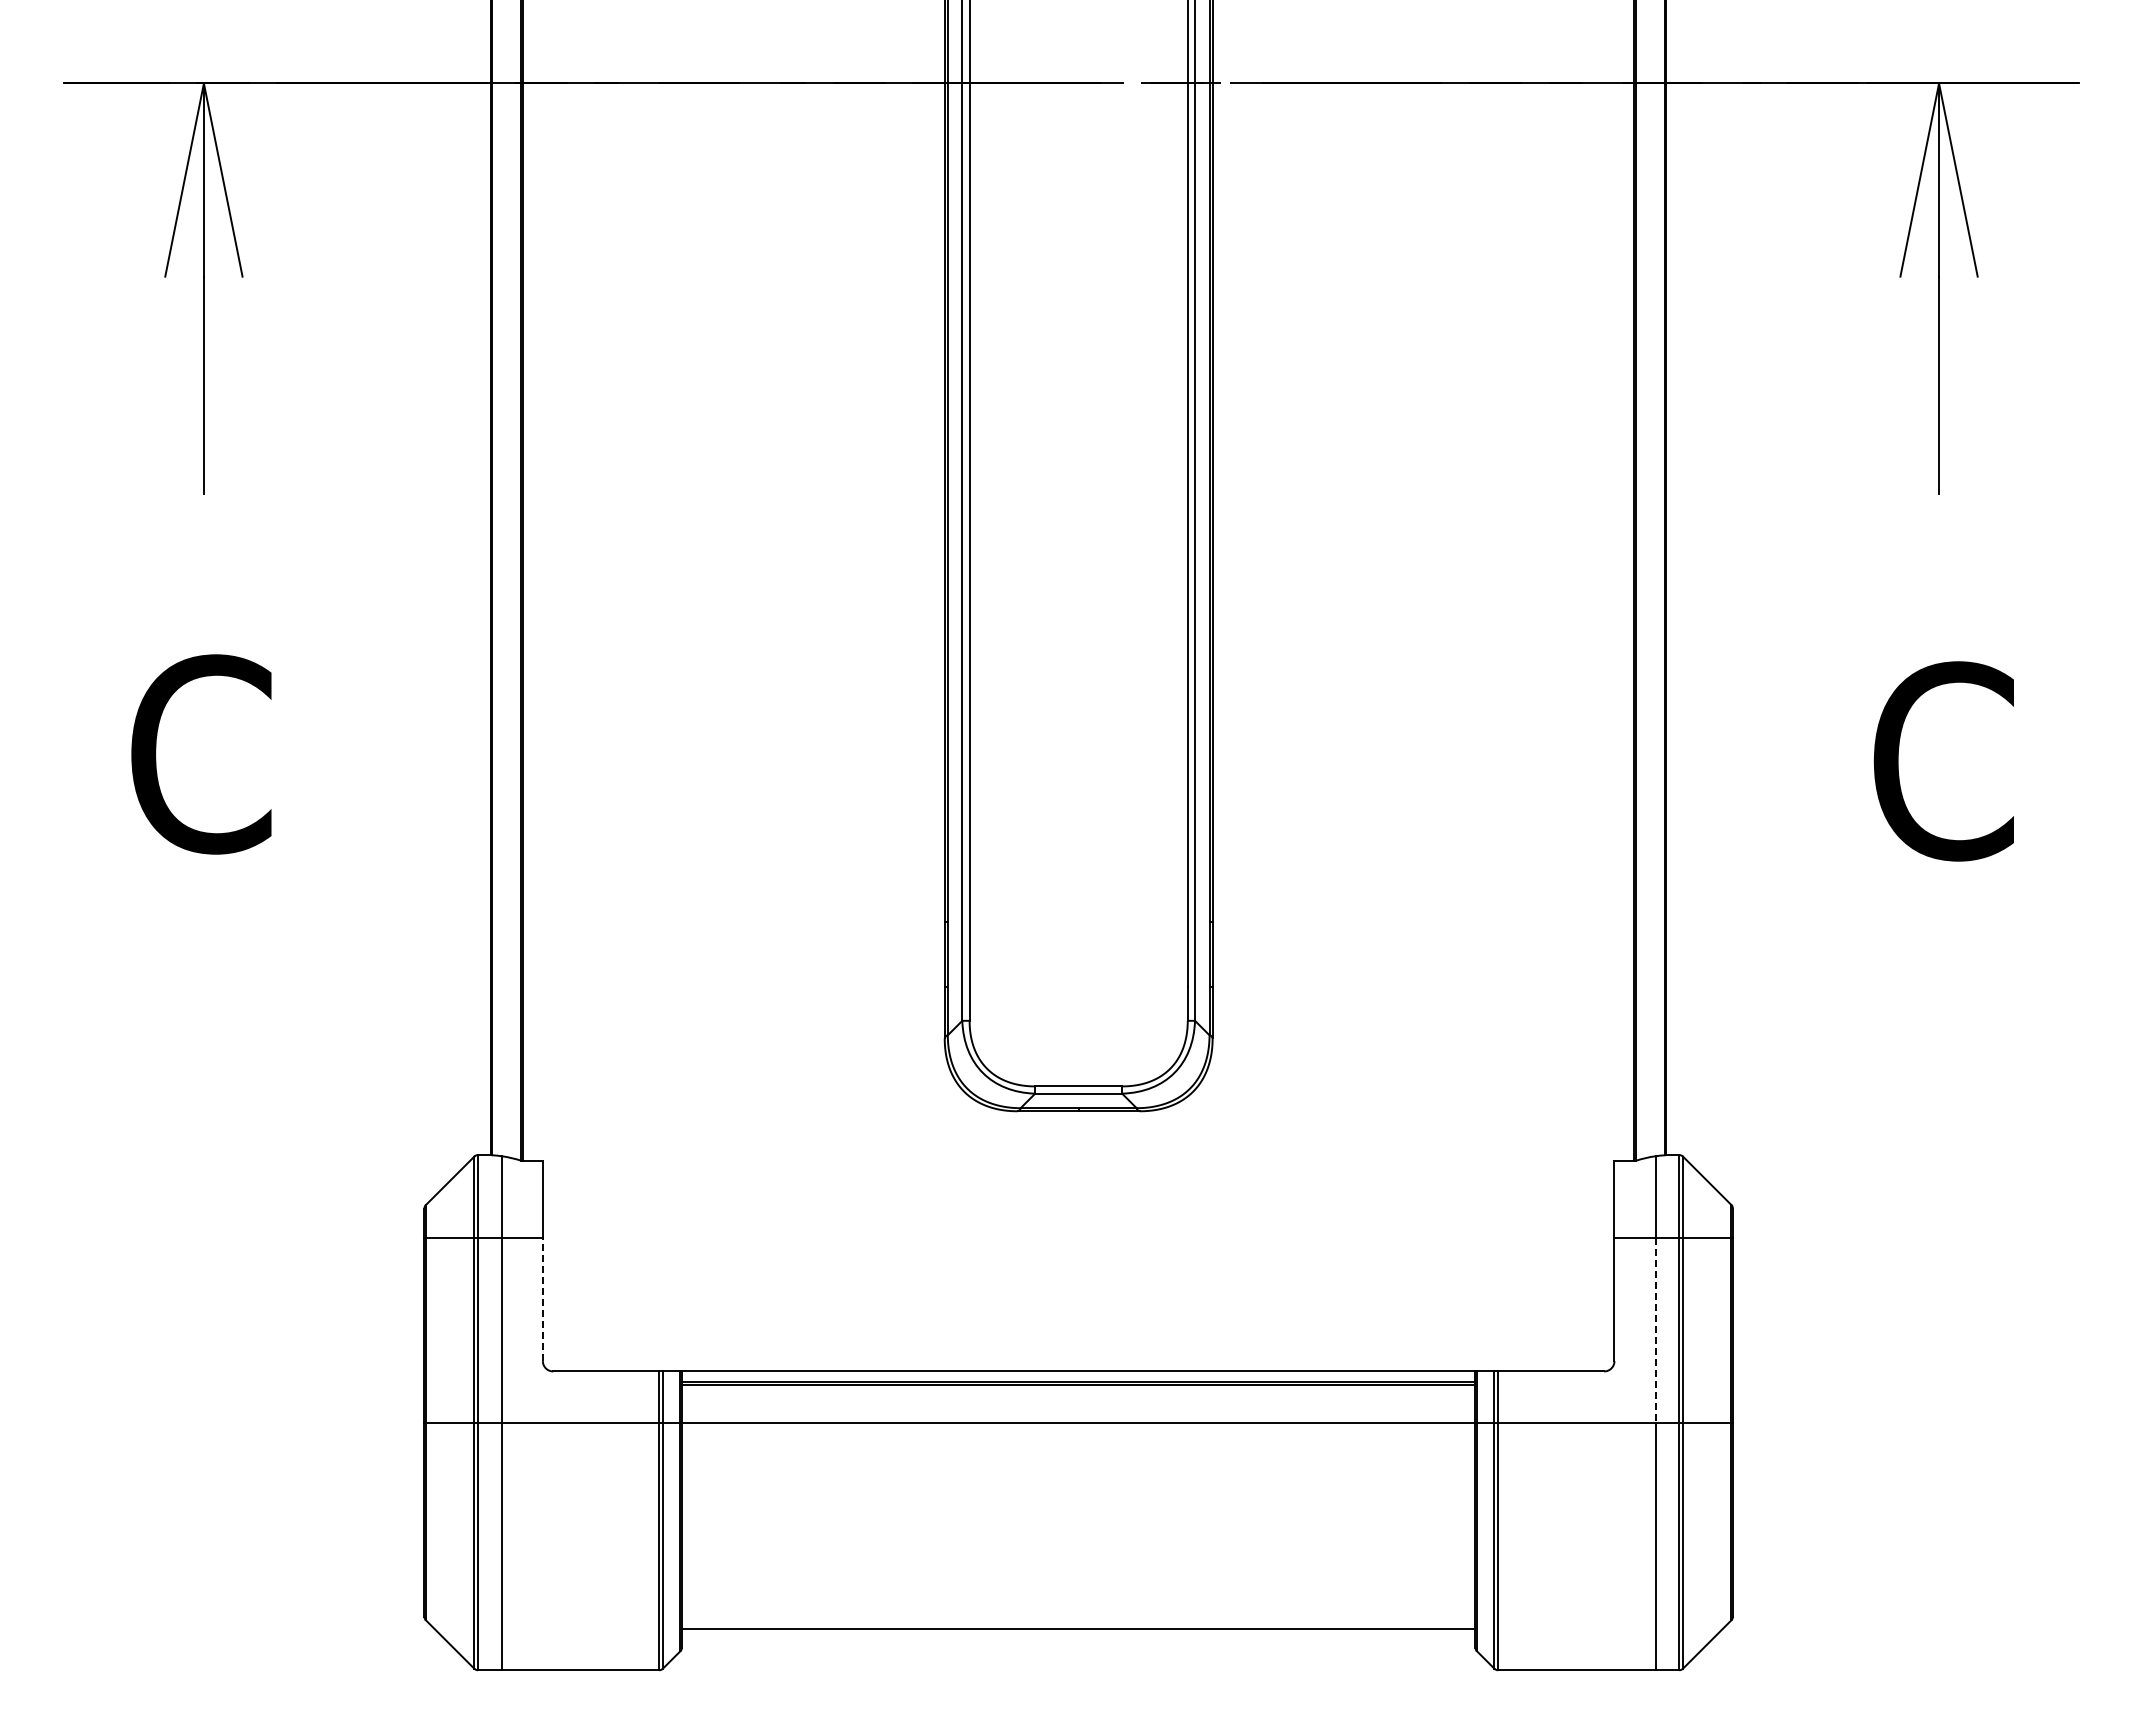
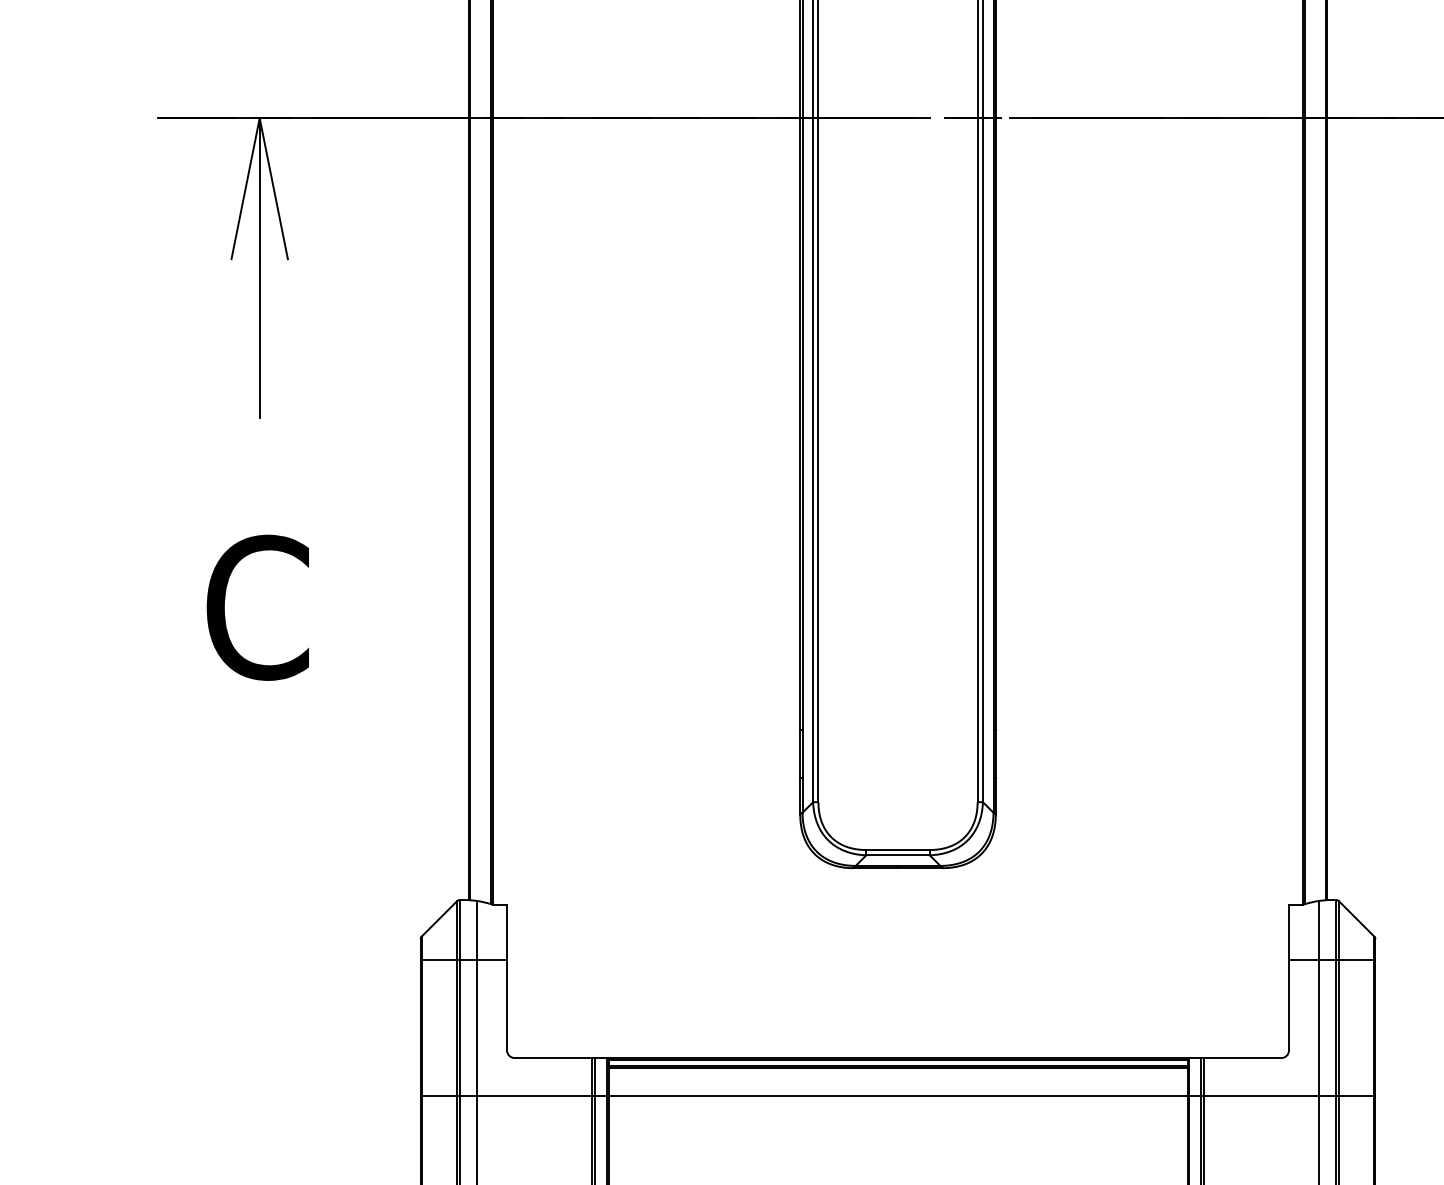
line: (542, 1299) -> (506, 1005), dashed -> solid
line: (1655, 1330) -> (1318, 1028), dashed -> solid
line: (1078, 1374) -> (897, 1060), added

